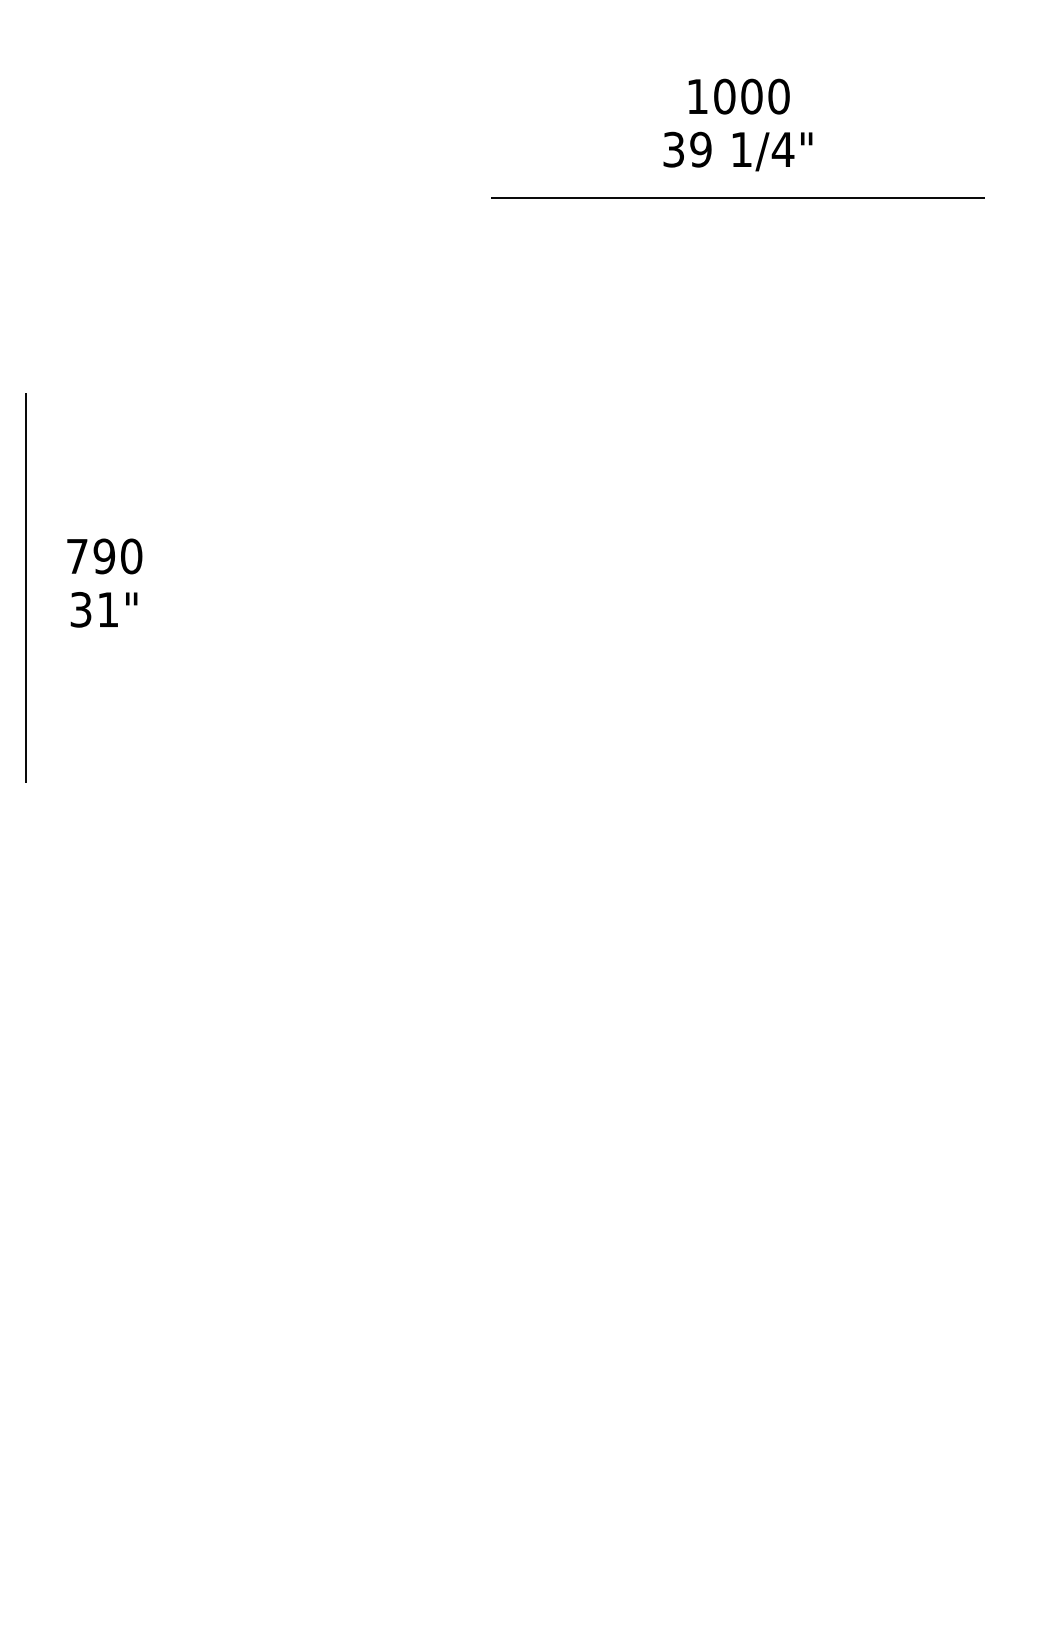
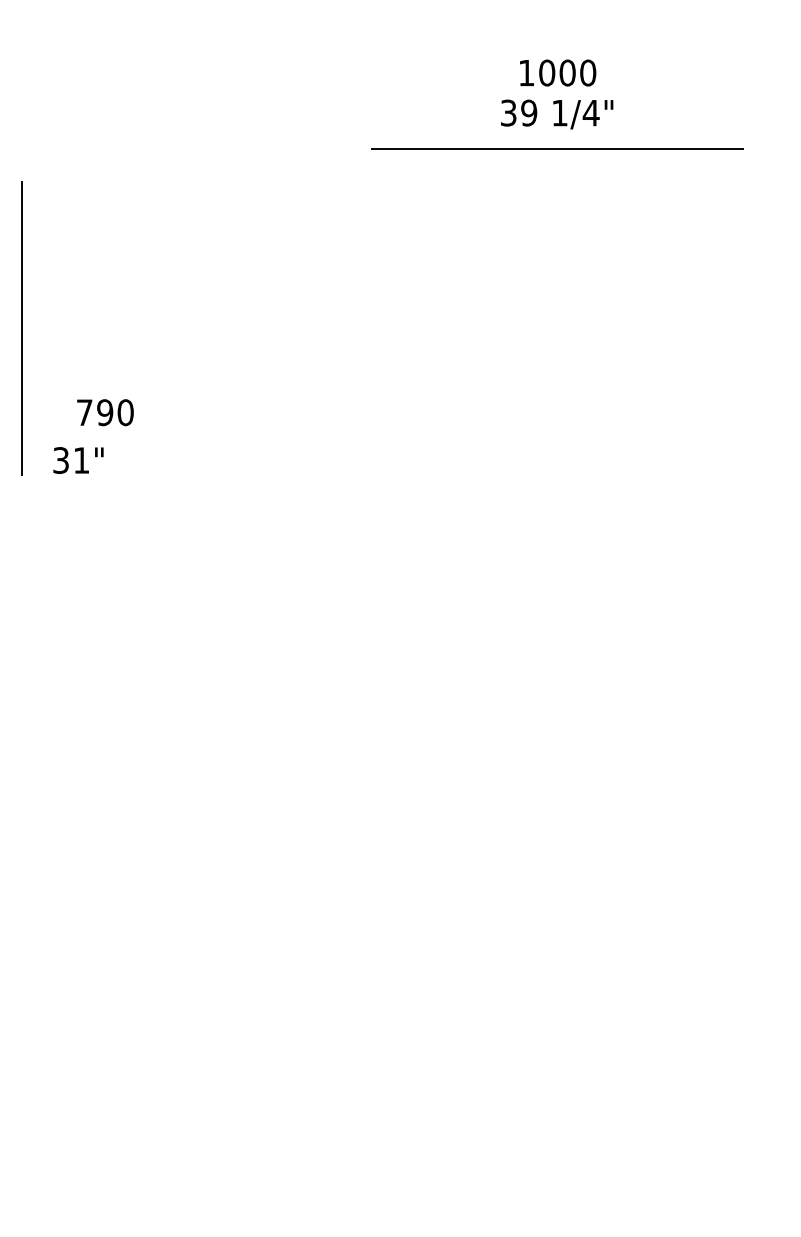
text: (104, 556) -> (105, 412), moved
line: (25, 587) -> (21, 328), moved

